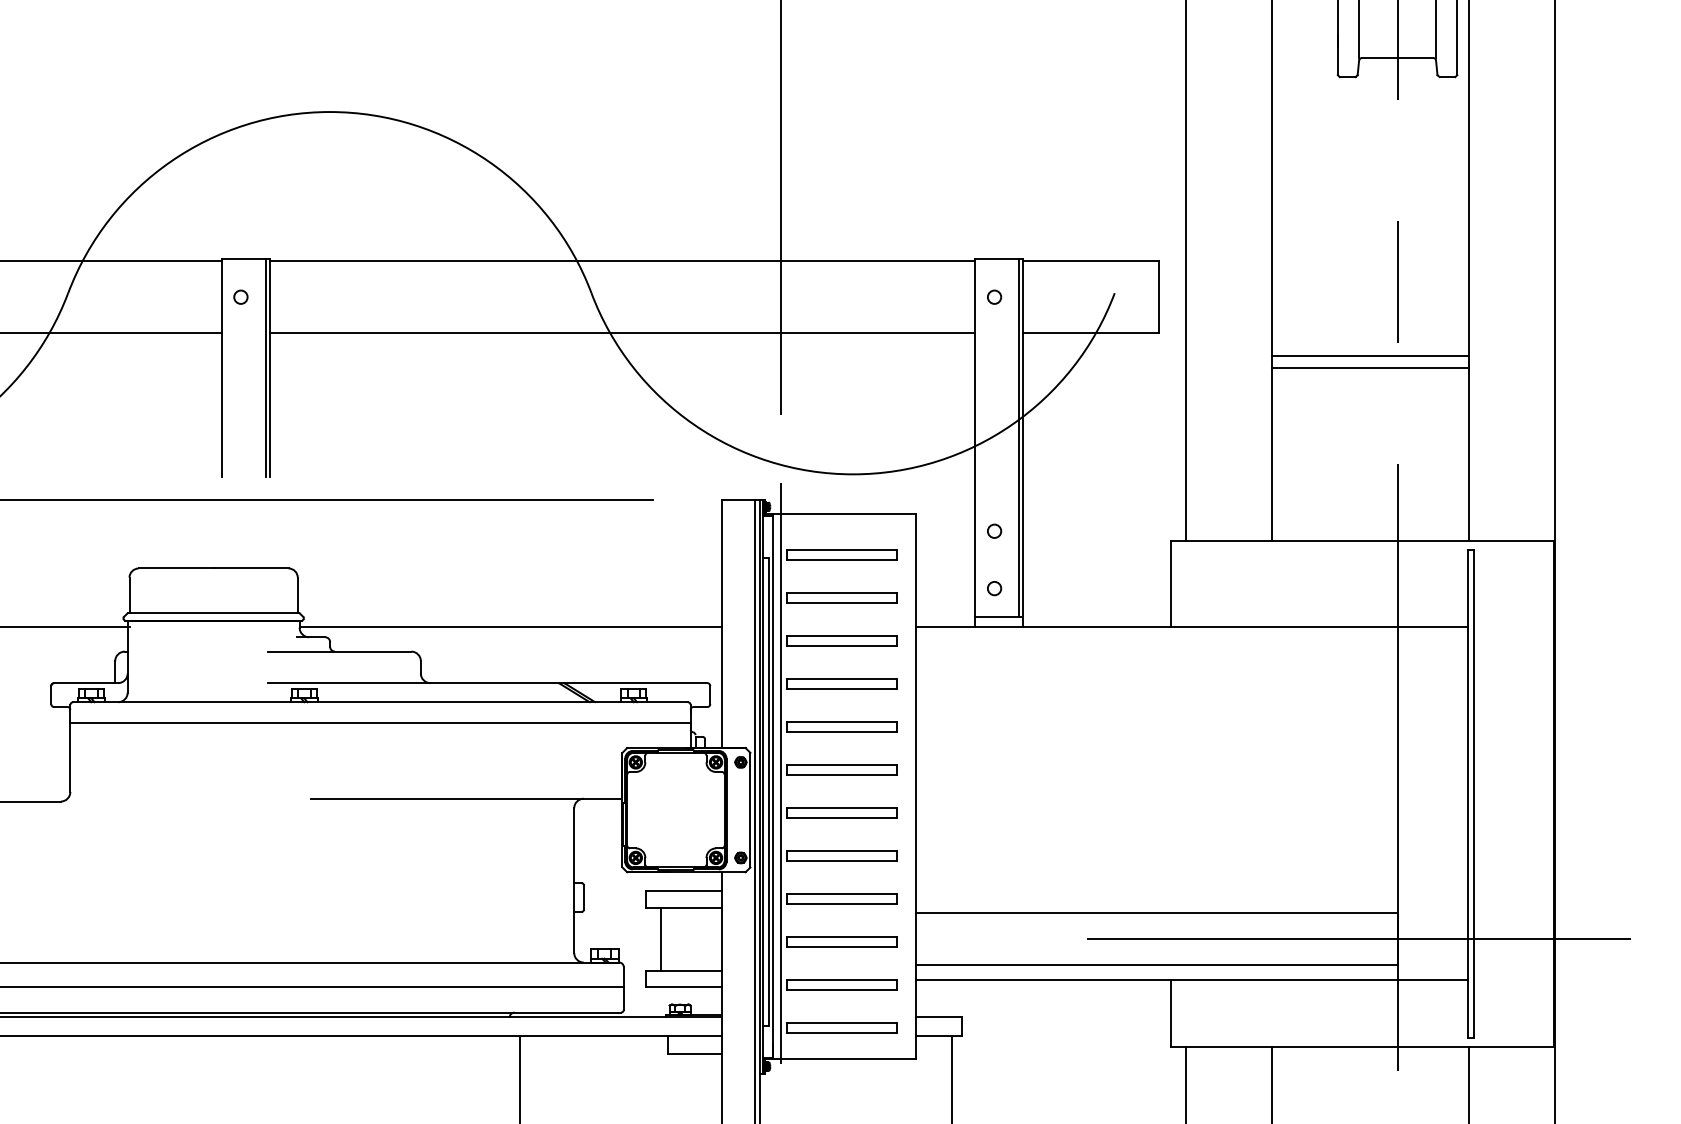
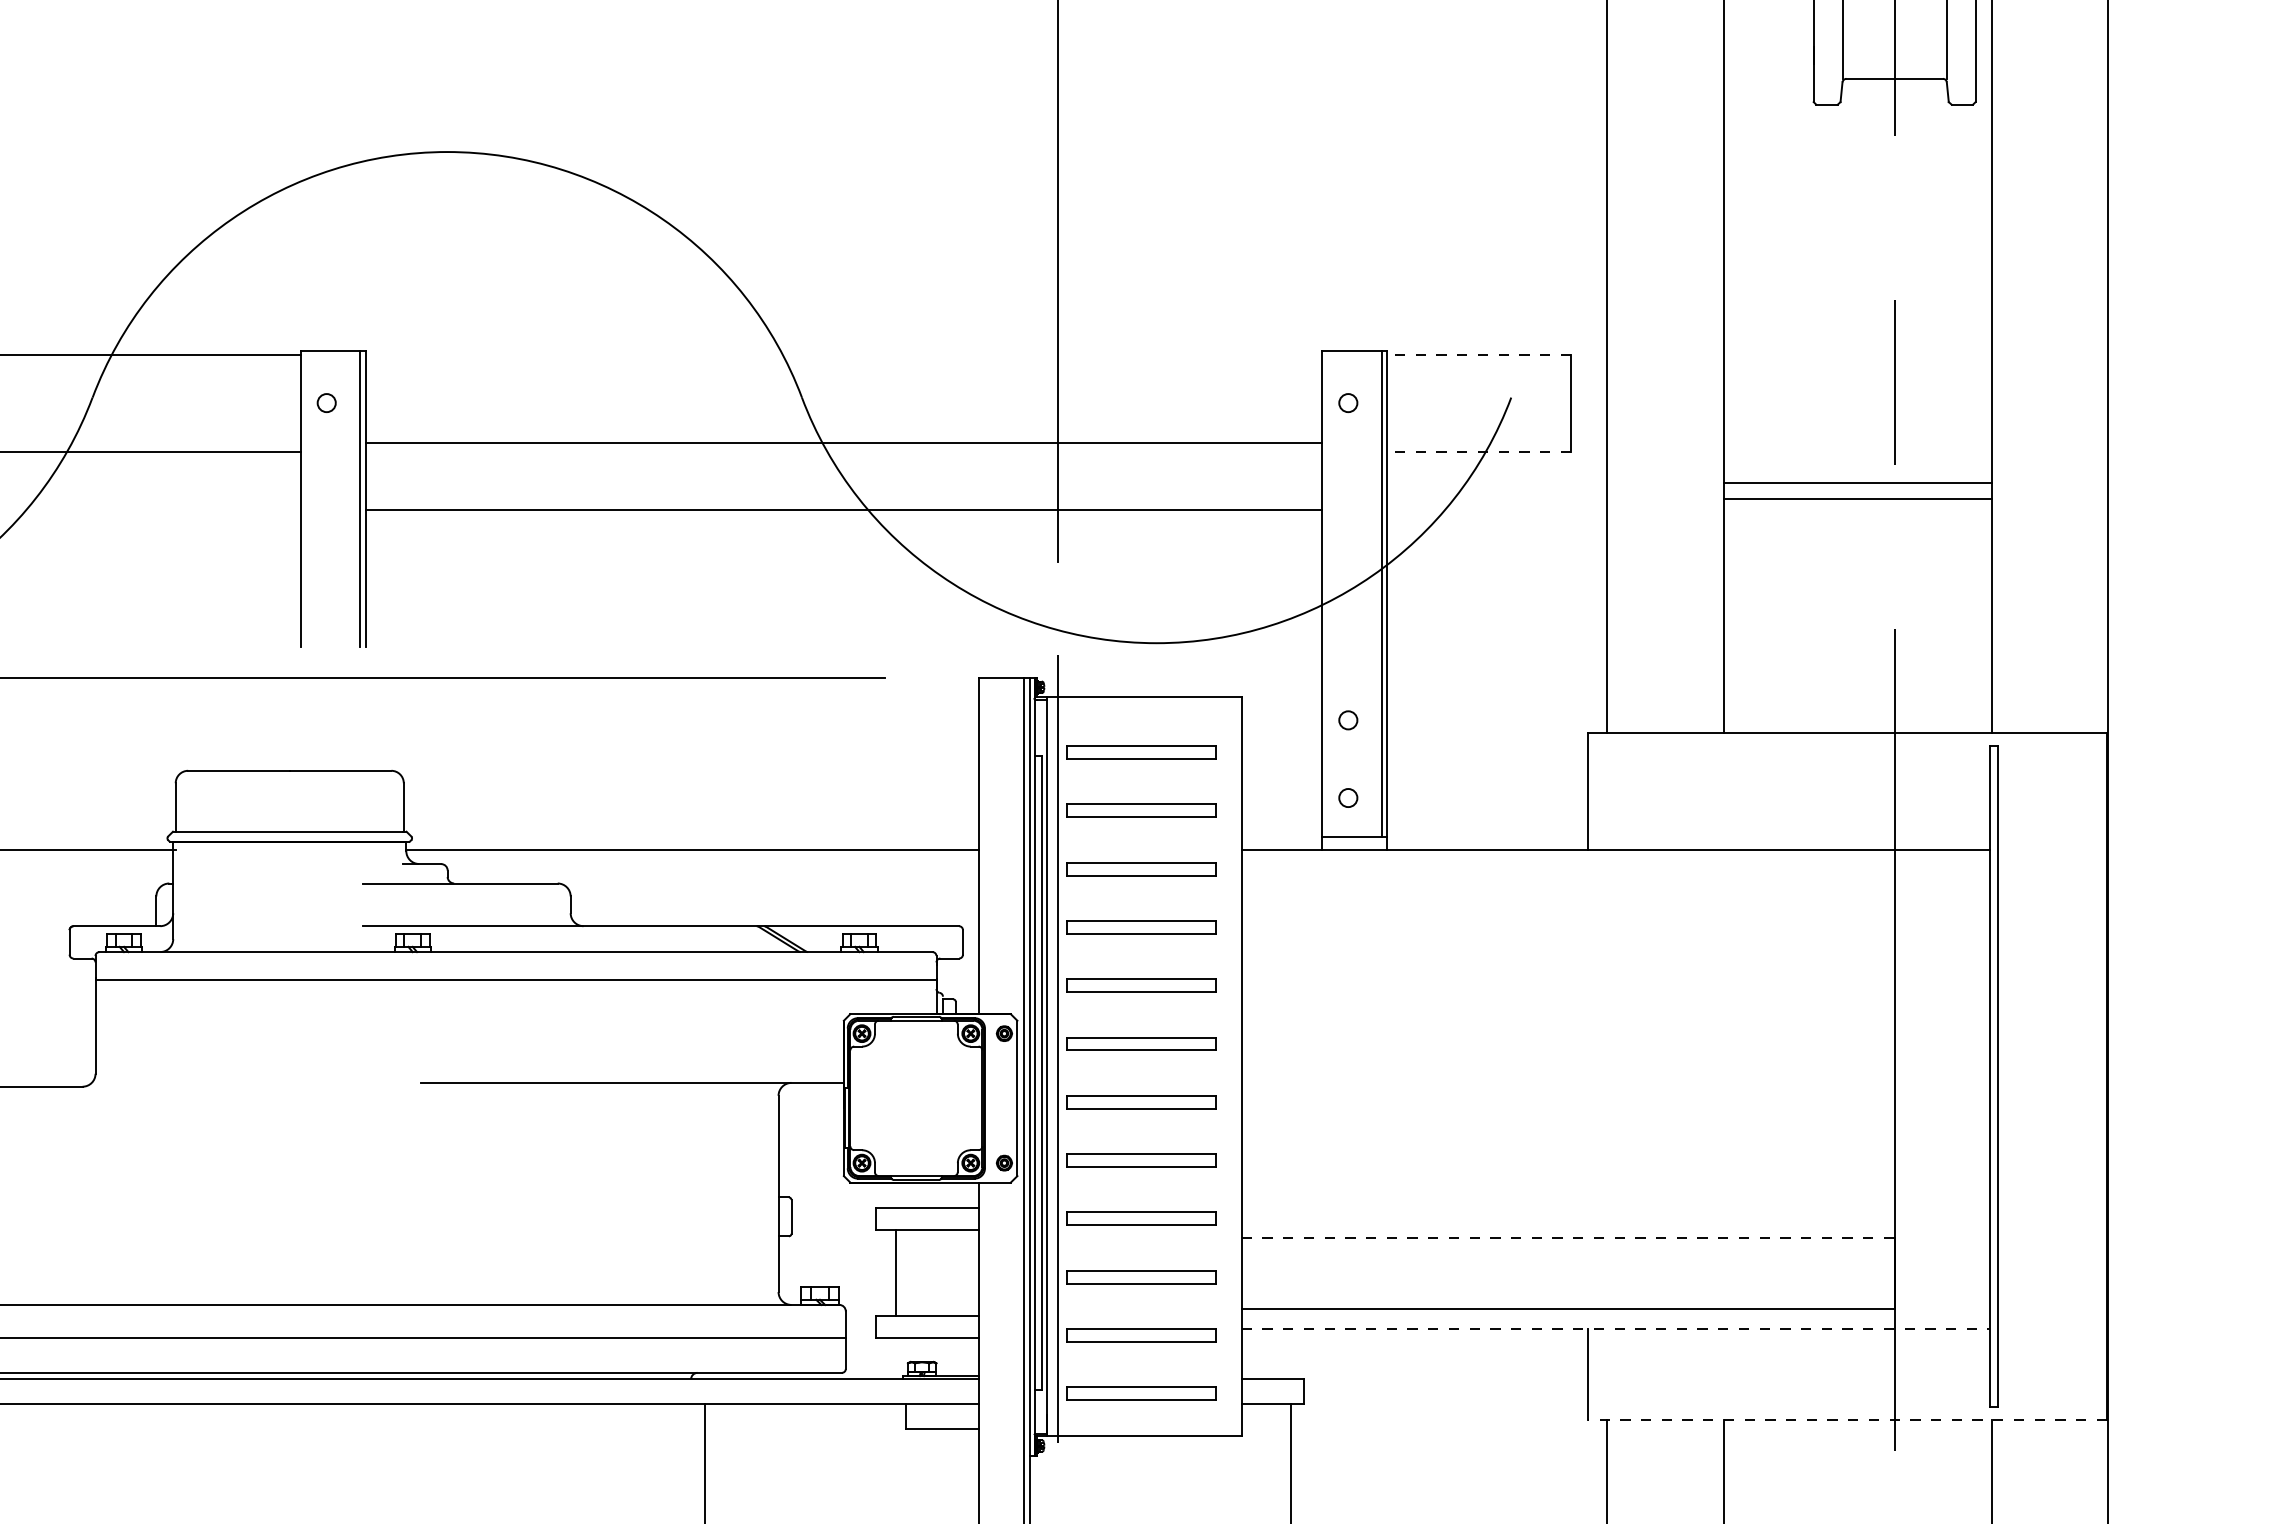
line: (622, 261) -> (843, 442), moved
line: (1091, 261) -> (1479, 354), solid -> dashed
line: (622, 332) -> (843, 509), moved
line: (1091, 332) -> (1479, 451), solid -> dashed
line: (1156, 912) -> (1568, 1237), solid -> dashed
line: (1358, 939) -> (1841, 1273), removed
line: (1192, 979) -> (1616, 1328), solid -> dashed
line: (1362, 1047) -> (1847, 1419), solid -> dashed

